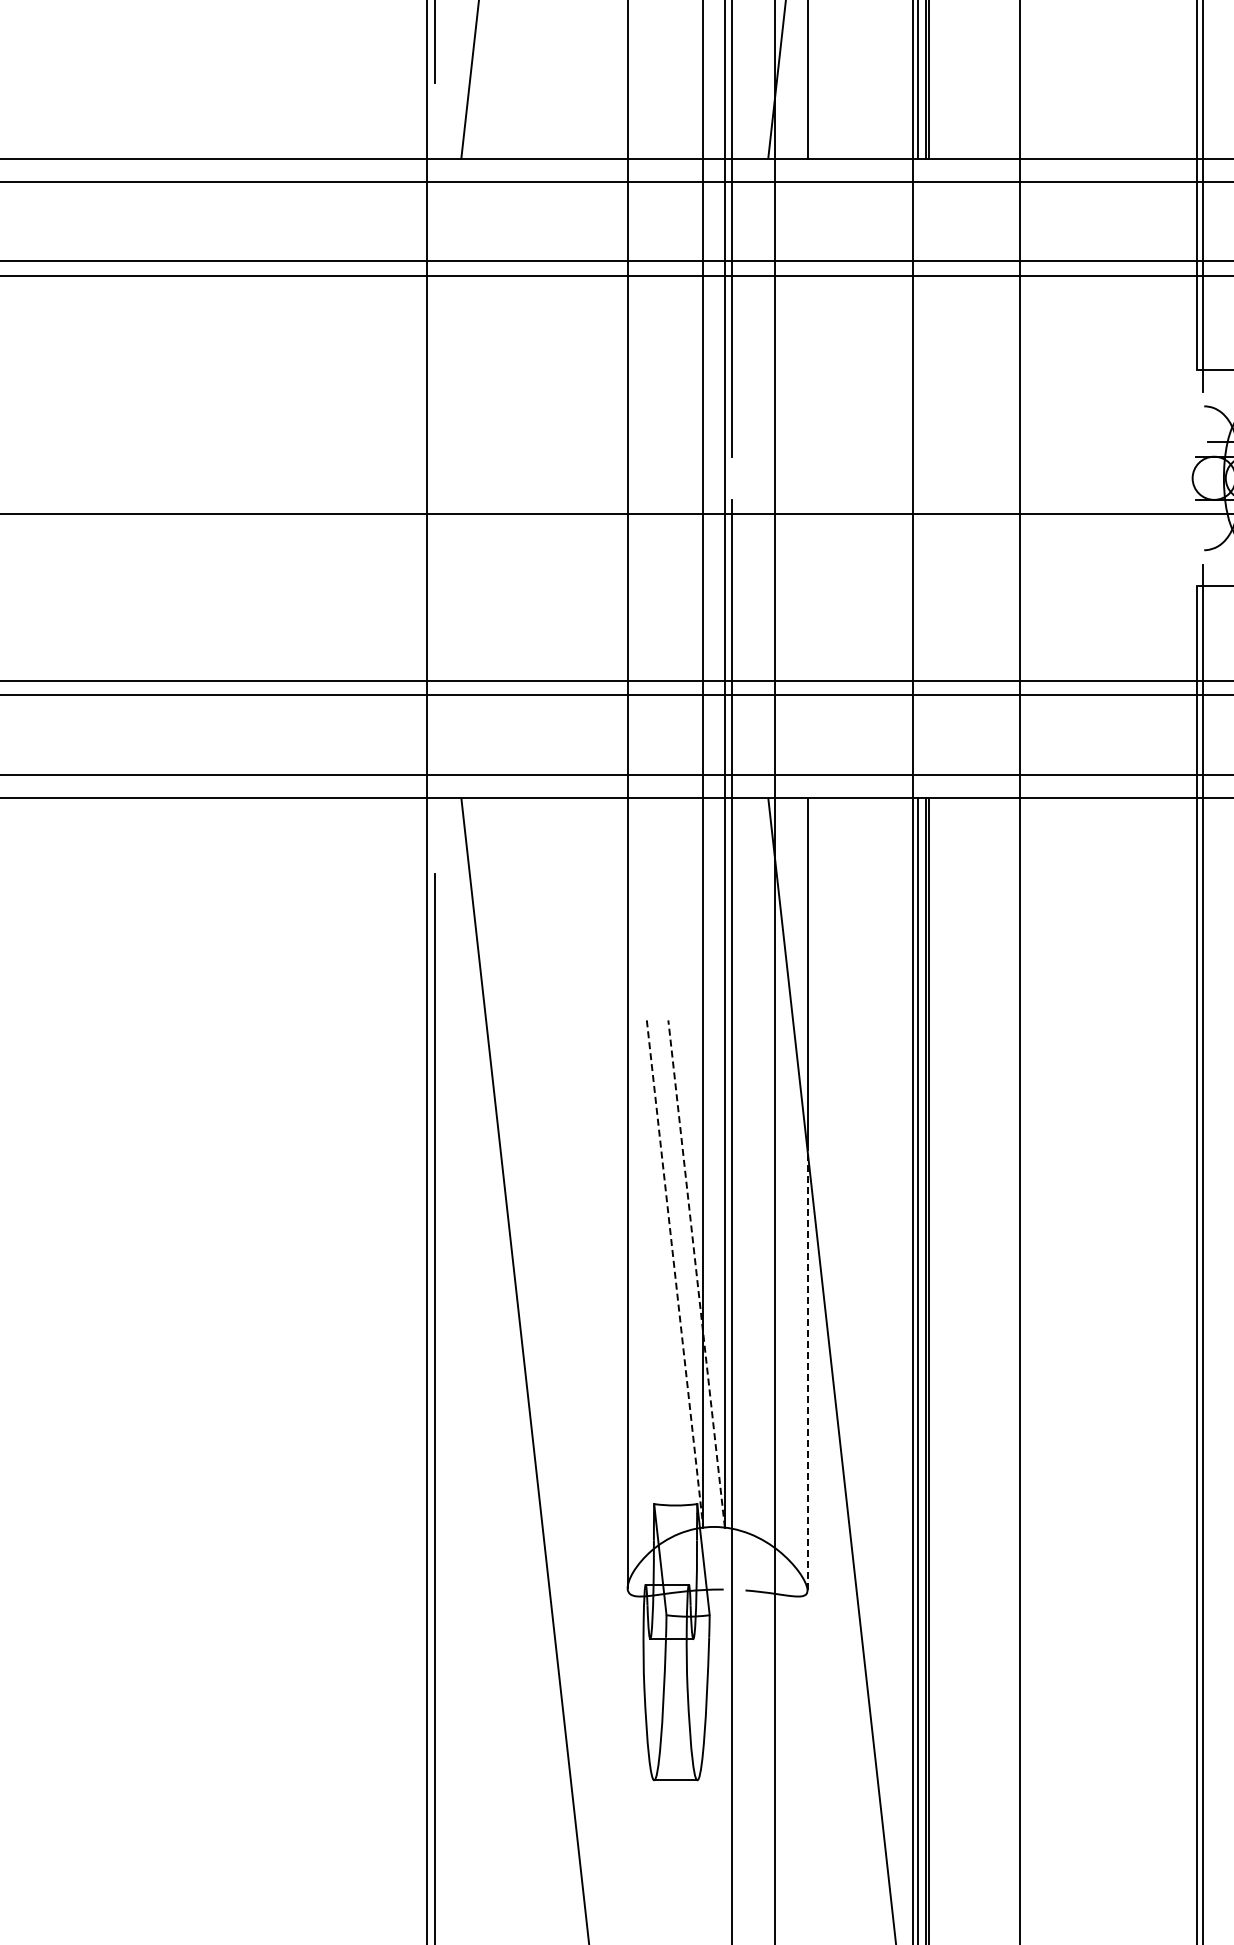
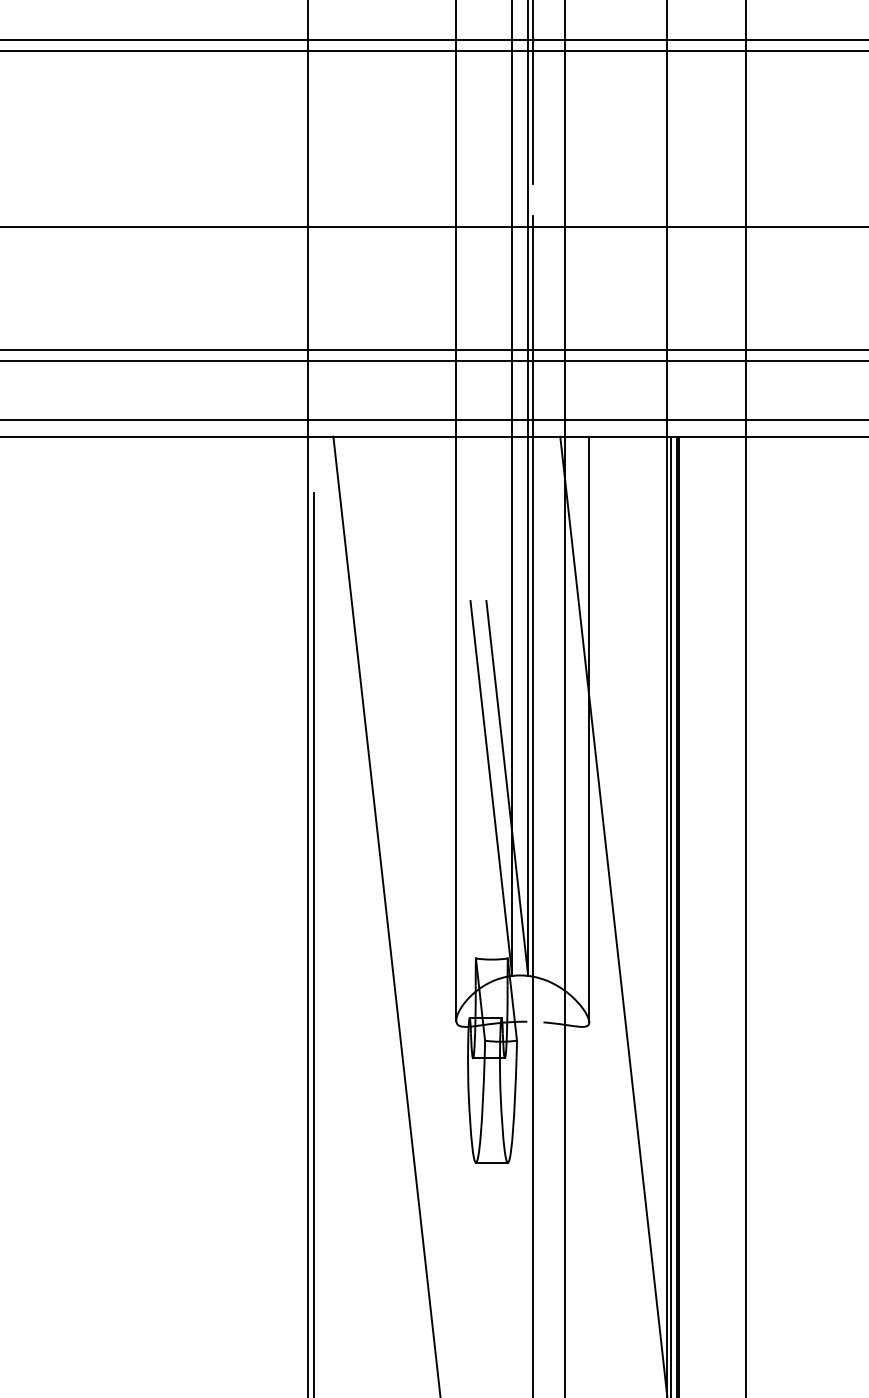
line: (696, 1273) -> (507, 788), dashed -> solid
line: (675, 1274) -> (491, 788), dashed -> solid
line: (807, 1369) -> (589, 859), dashed -> solid

